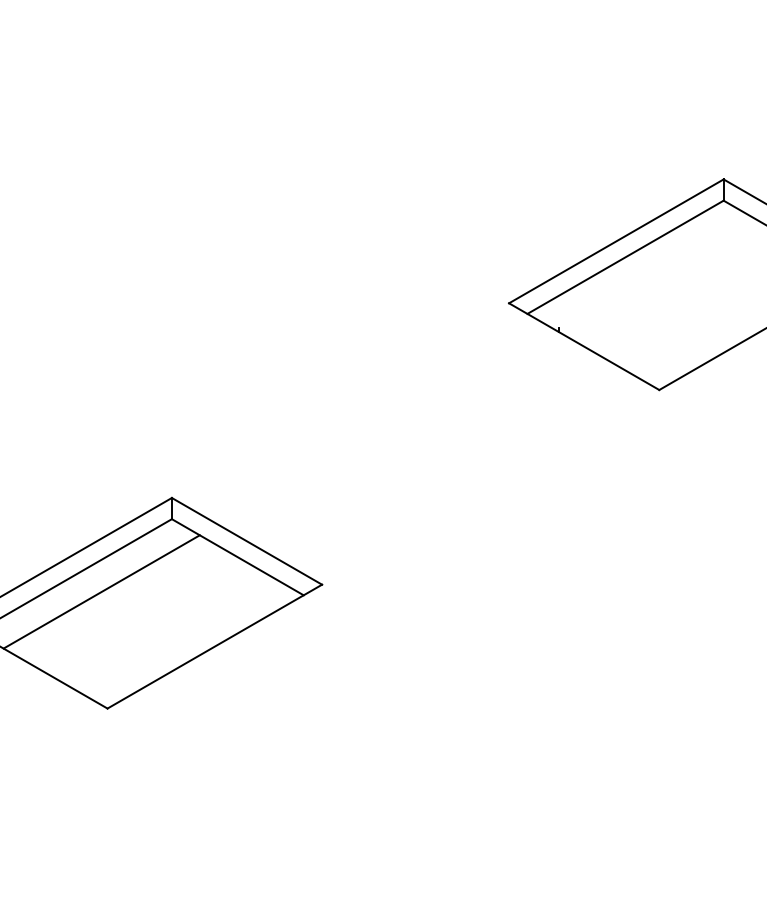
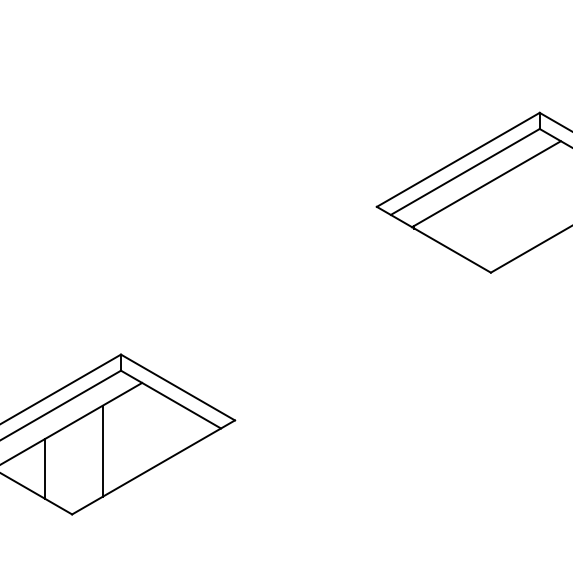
line: (653, 273) -> (486, 184), added
line: (147, 625) -> (102, 451), added
line: (71, 648) -> (44, 468), added

